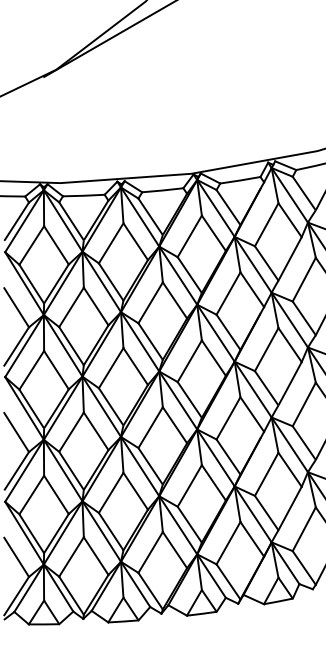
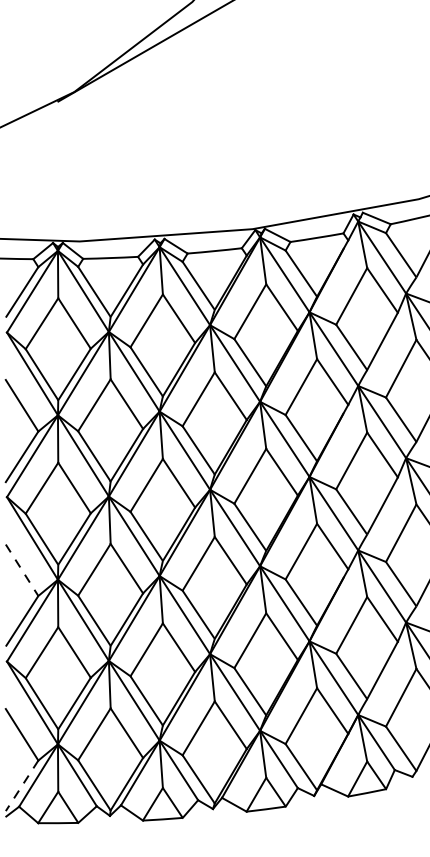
line: (16, 432) -> (21, 570), solid -> dashed
line: (16, 596) -> (21, 786), solid -> dashed

